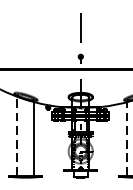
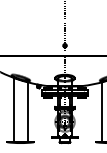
line: (16, 135) -> (13, 109), dashed -> solid
line: (127, 138) -> (102, 111), dashed -> solid

